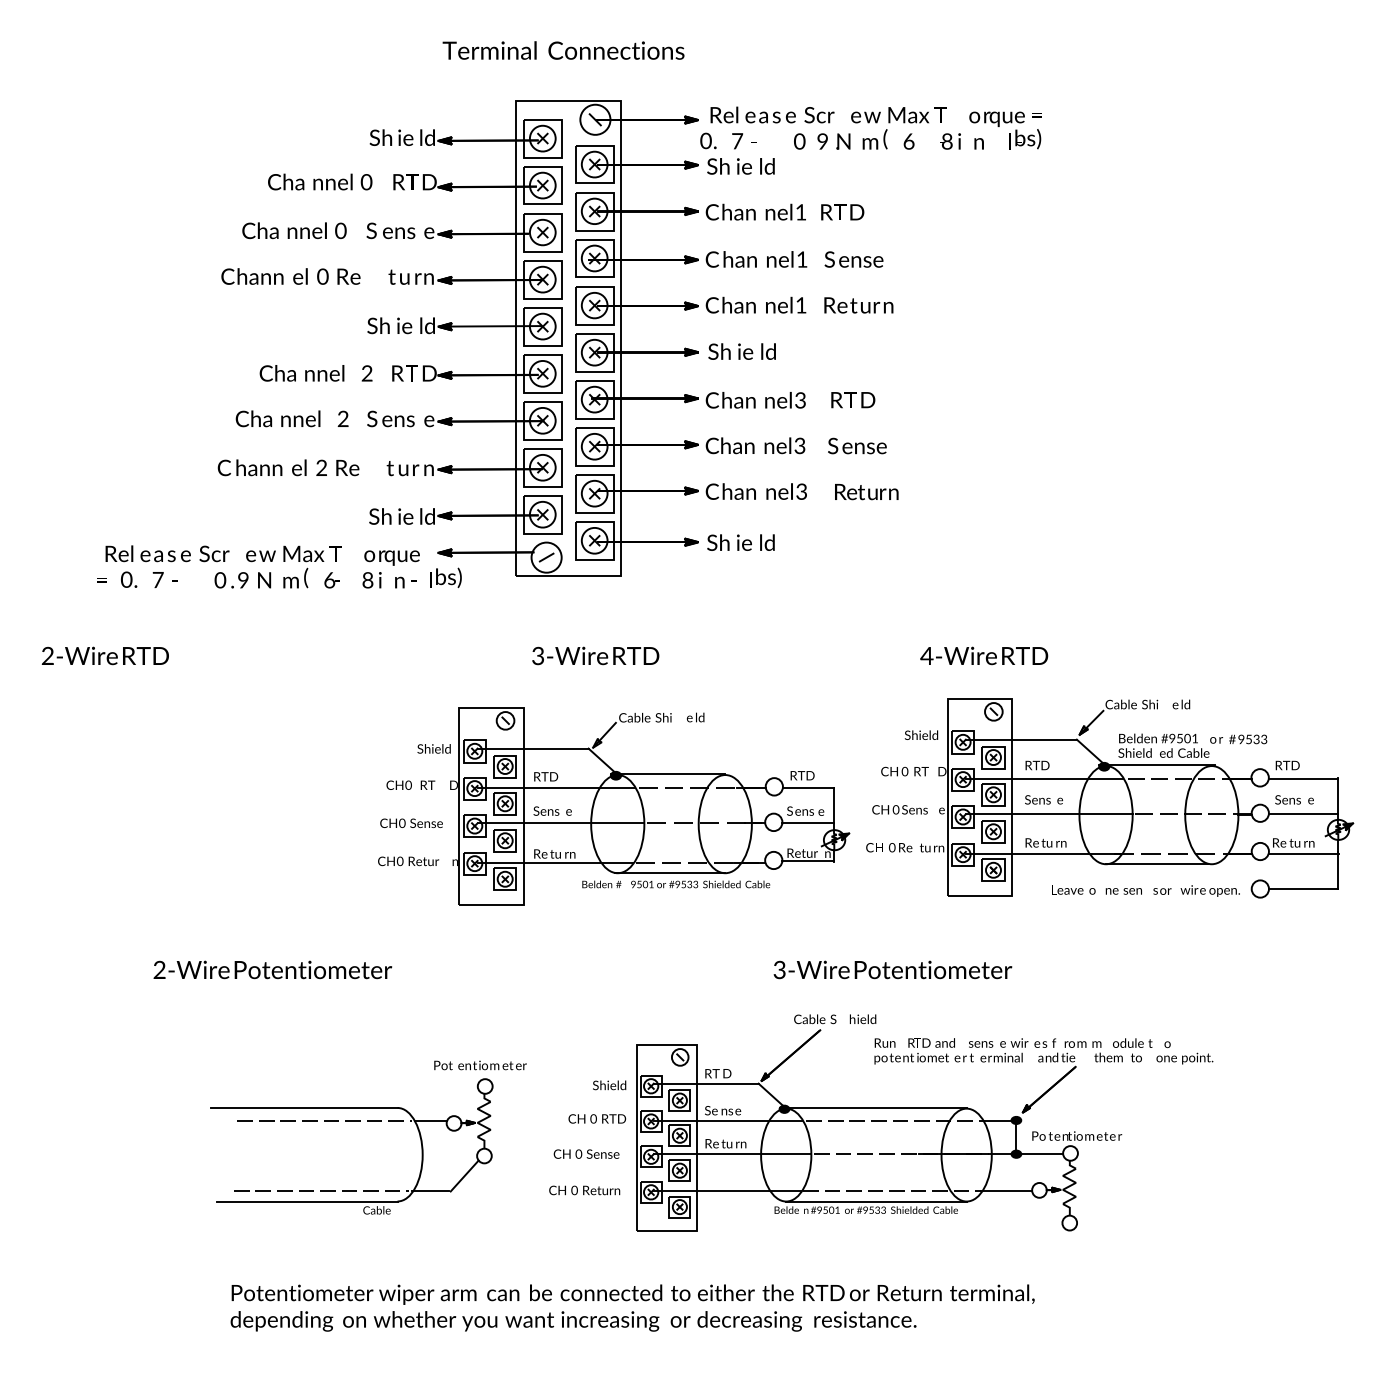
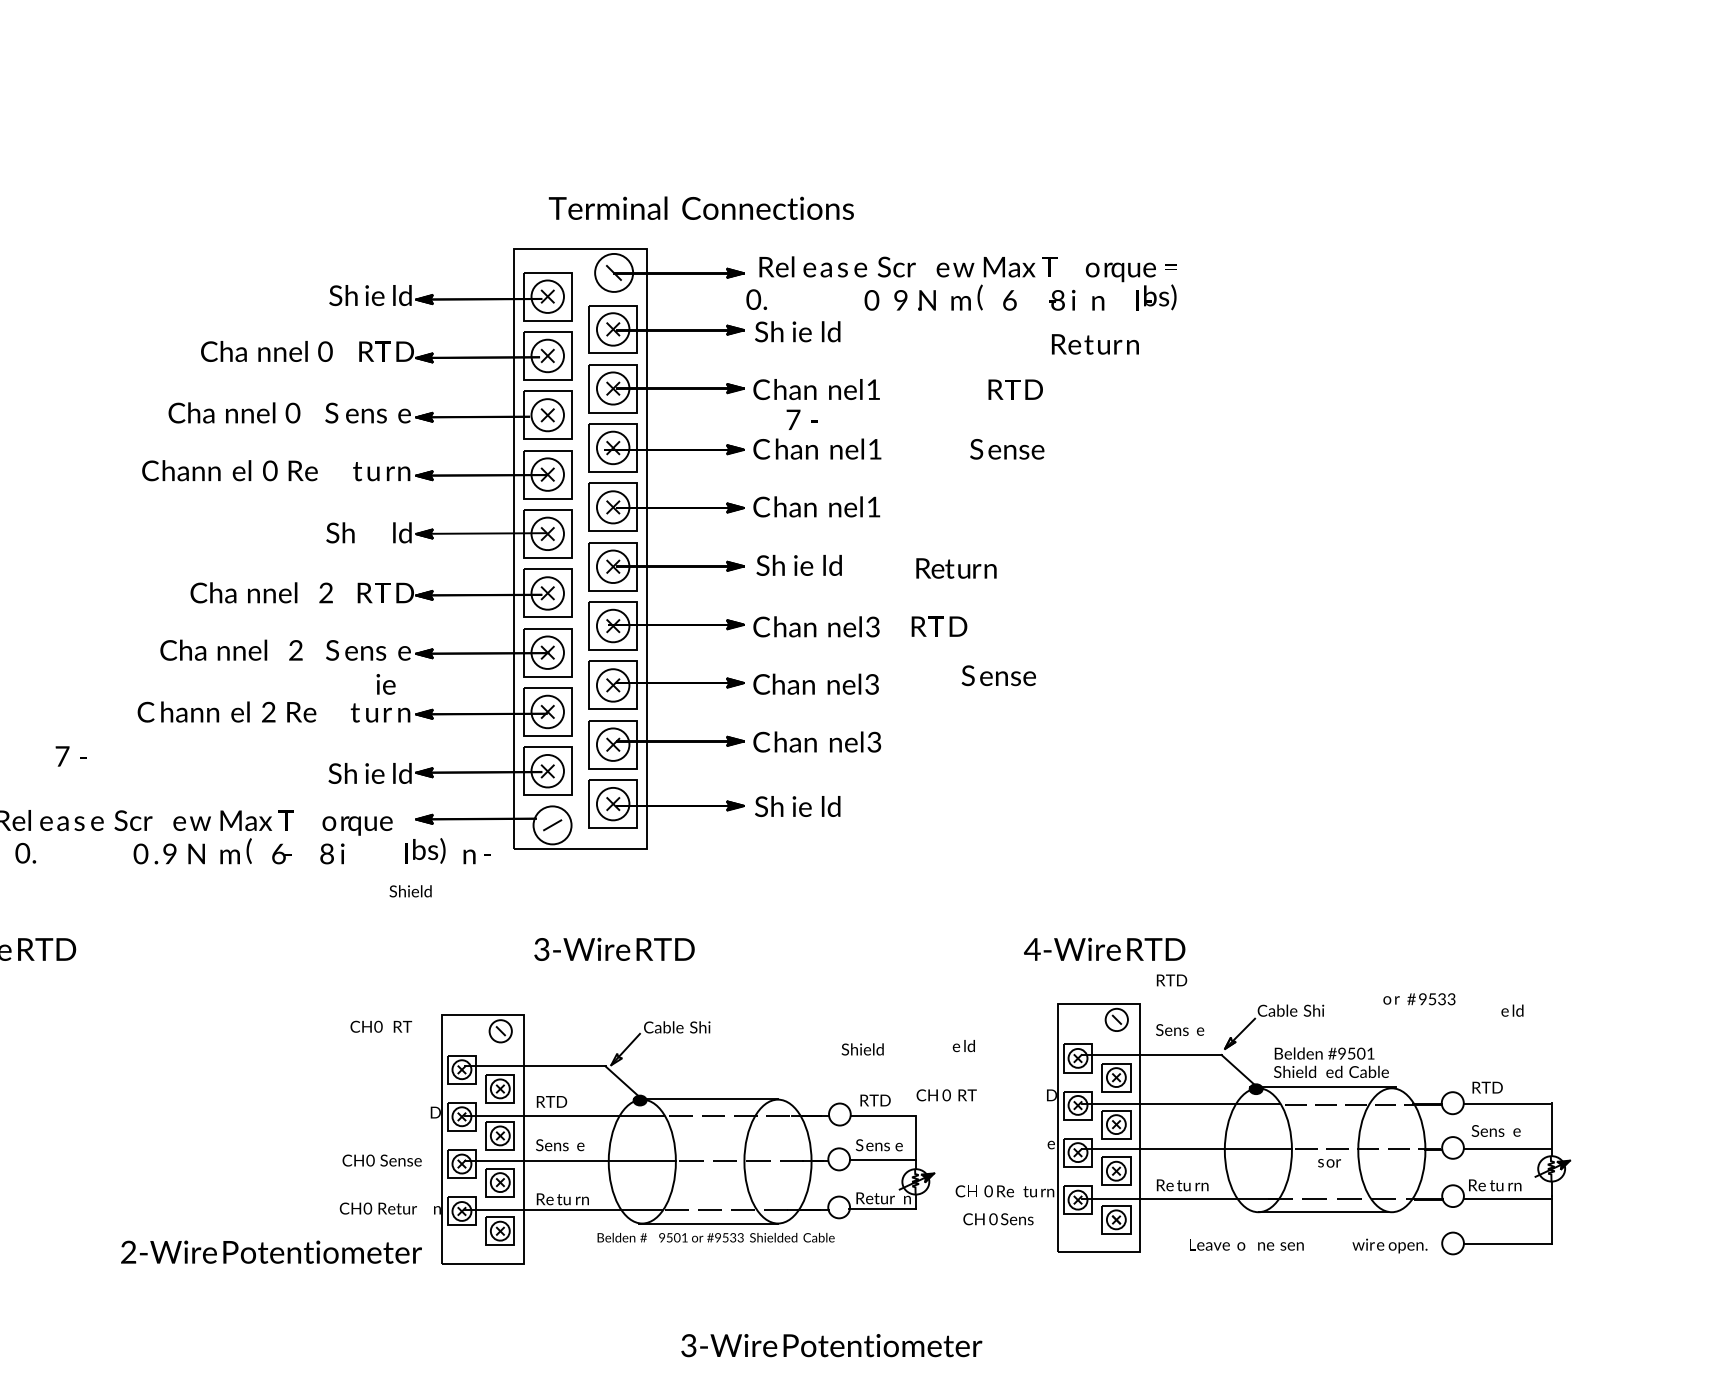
text: (563, 50) -> (701, 208), moved
text: (744, 141) -> (802, 420), moved
text: (842, 212) -> (1015, 389), moved
text: (853, 259) -> (1006, 449), moved
text: (858, 305) -> (1094, 344), moved
text: (404, 325) -> (385, 683), moved
text: (857, 445) -> (999, 675), moved
text: (866, 492) -> (956, 569), moved
text: (164, 579) -> (70, 755), moved
text: (405, 582) -> (476, 856), moved
text: (1181, 704) -> (1512, 1010), moved
text: (695, 717) -> (963, 1045), moved
text: (921, 734) -> (862, 1048), moved
text: (1238, 739) -> (1419, 999), moved
text: (433, 748) -> (409, 890), moved
text: (1037, 765) -> (1171, 980), moved
text: (904, 771) -> (946, 1095), moved
text: (410, 784) -> (380, 1025), moved
text: (1044, 799) -> (1180, 1029), moved
text: (899, 809) -> (997, 1218), moved
text: (1162, 891) -> (1329, 1163), moved
text: (272, 969) -> (271, 1251), moved
text: (892, 969) -> (831, 1345), moved

